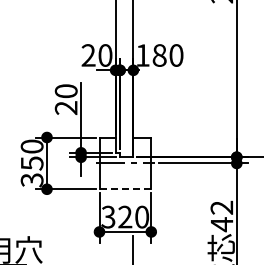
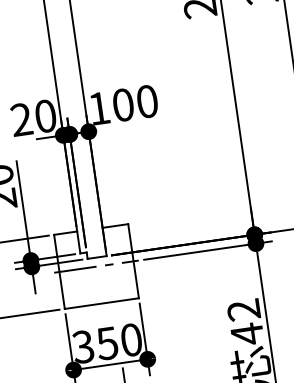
text: (159, 55) -> (123, 105), 180 -> 100
line: (125, 189) -> (102, 303), dashed -> solid
text: (125, 216) -> (107, 342), 320 -> 350

